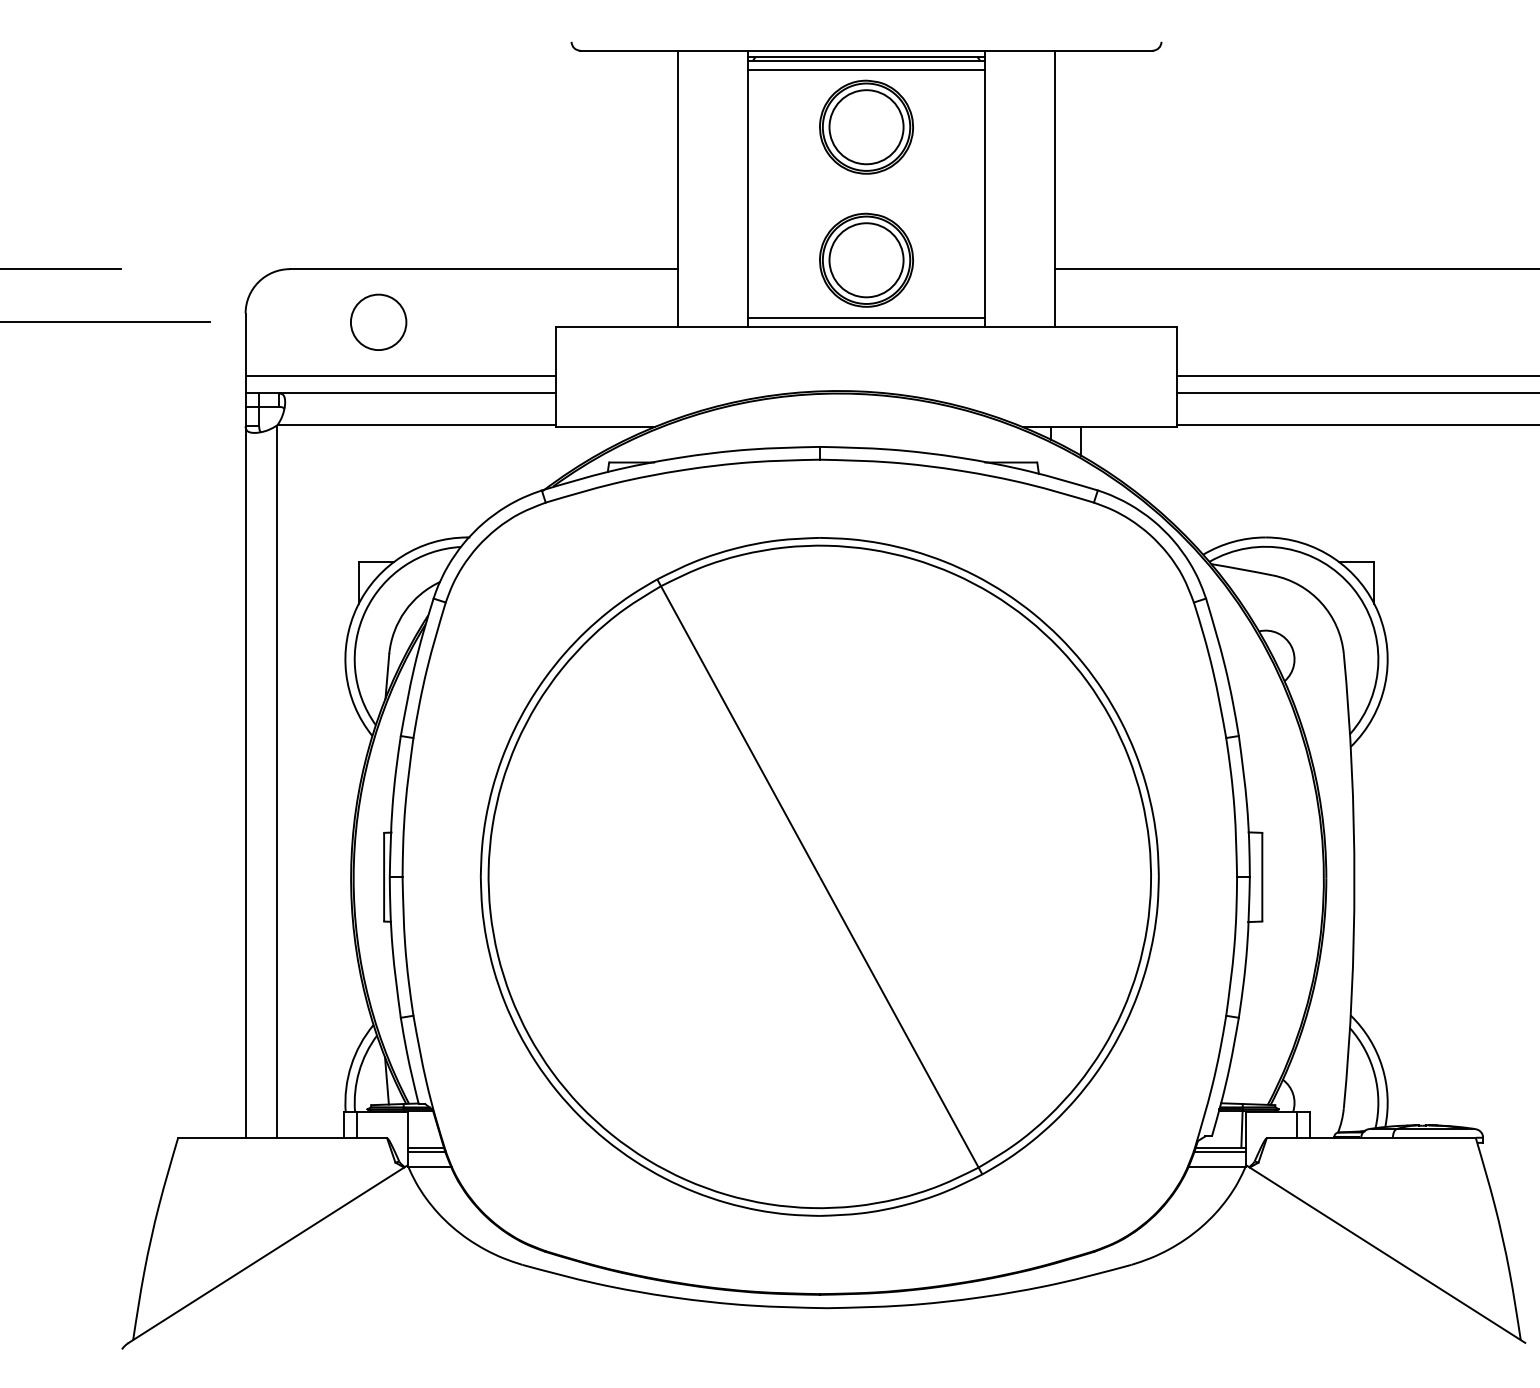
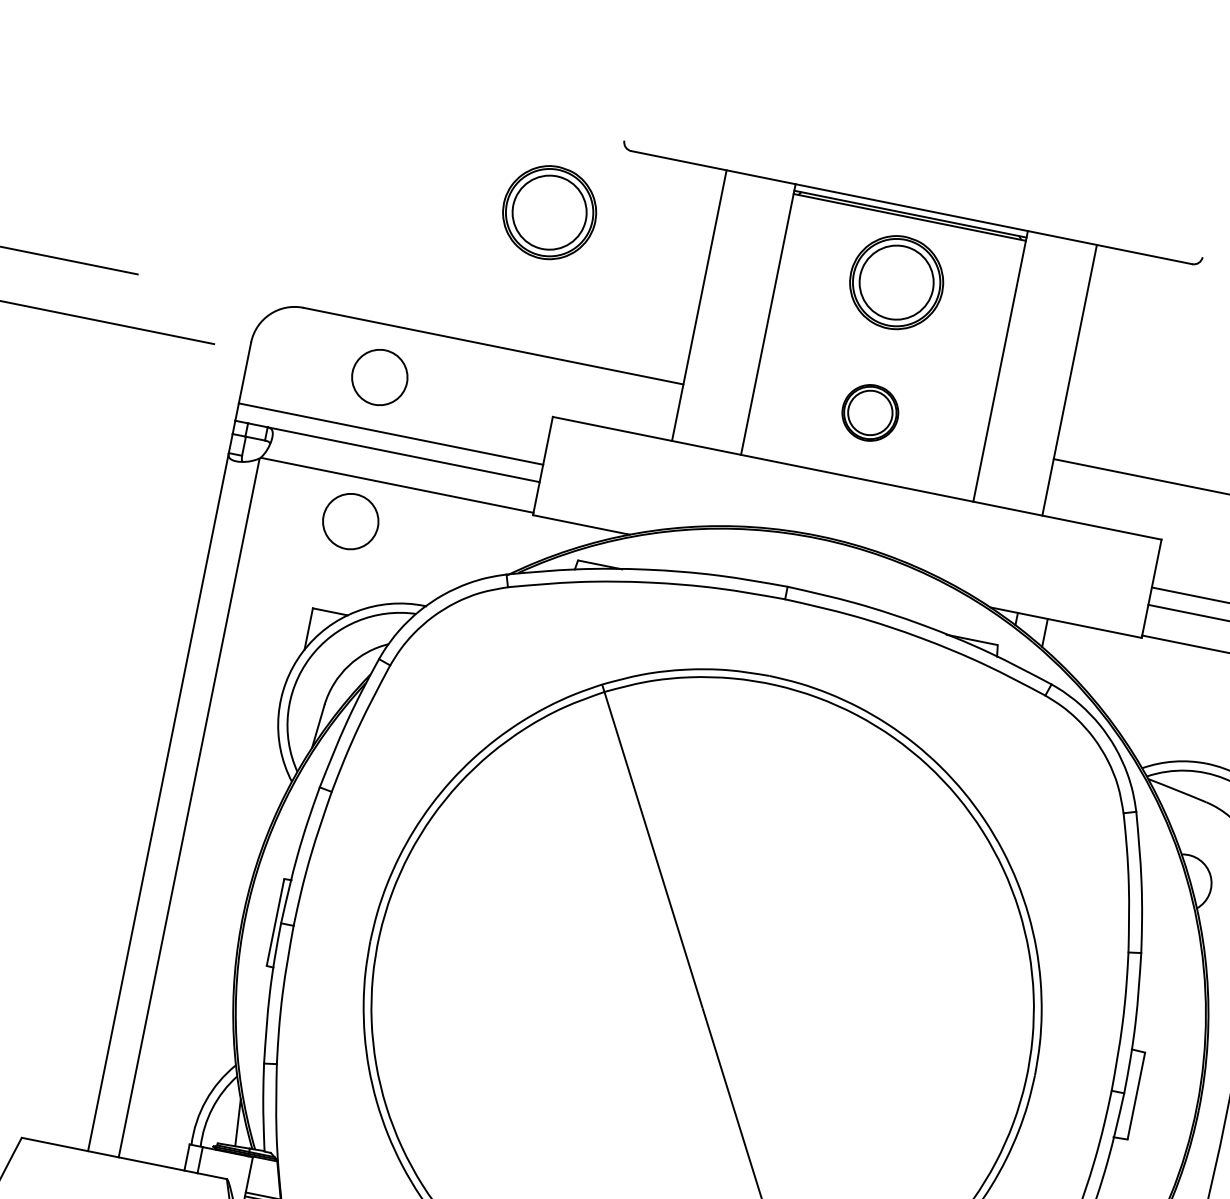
line: (866, 69) -> (908, 226), removed
part: (512, 126) -> (549, 211), added
part: (866, 259) -> (870, 412), size x0.6
line: (866, 317) -> (858, 469), removed
circle: (378, 468) -> (350, 520), added

